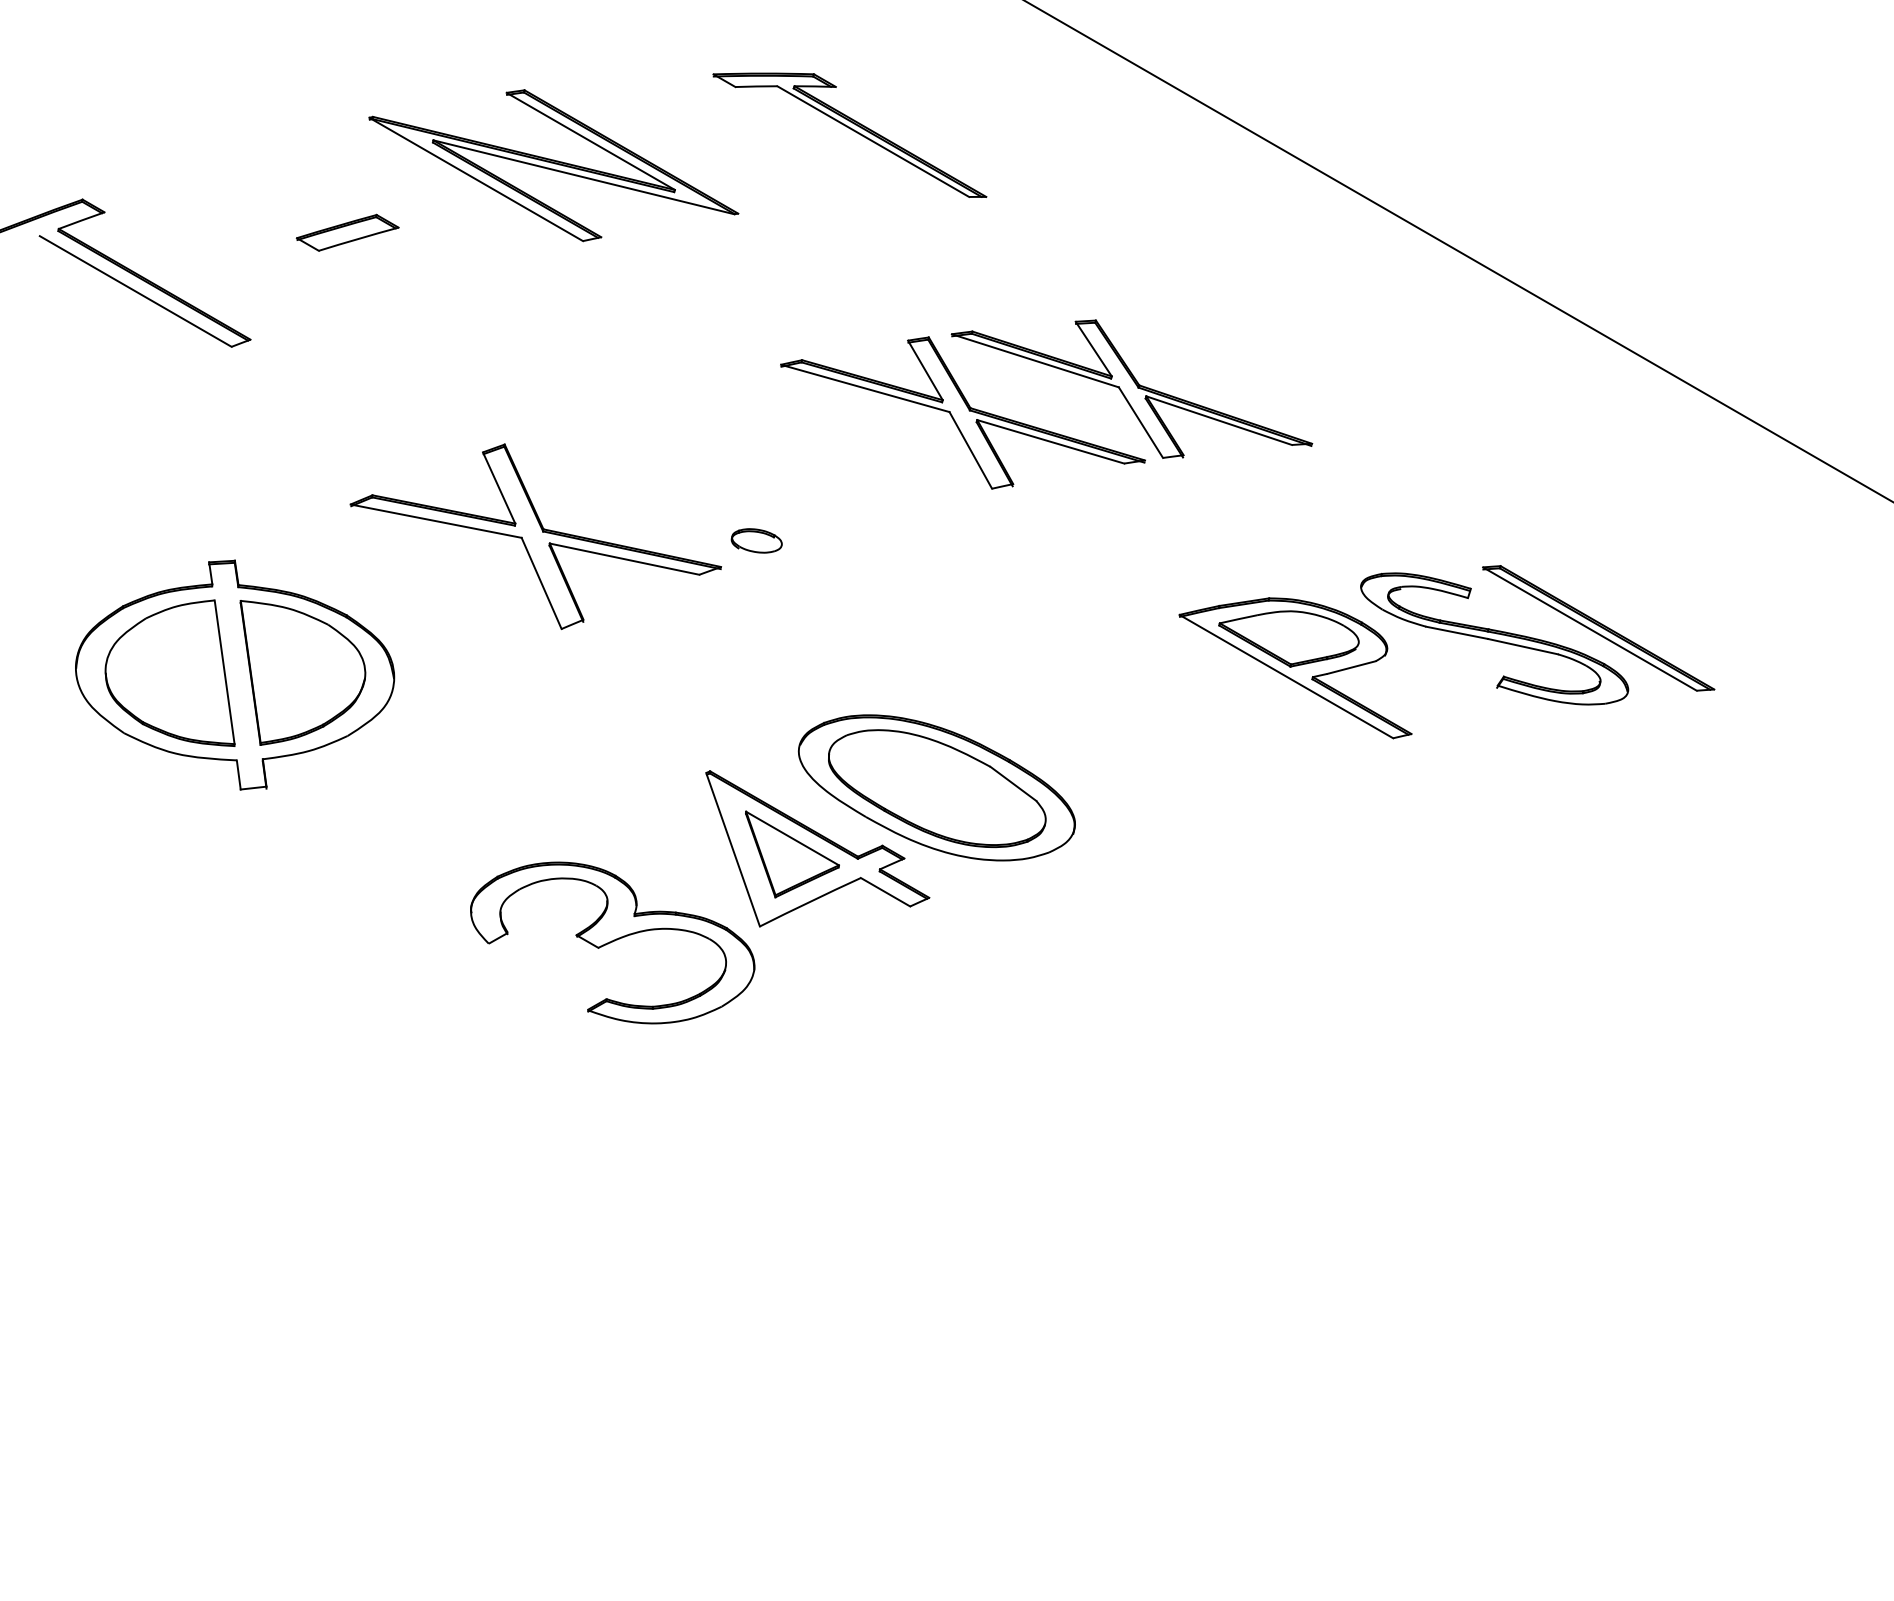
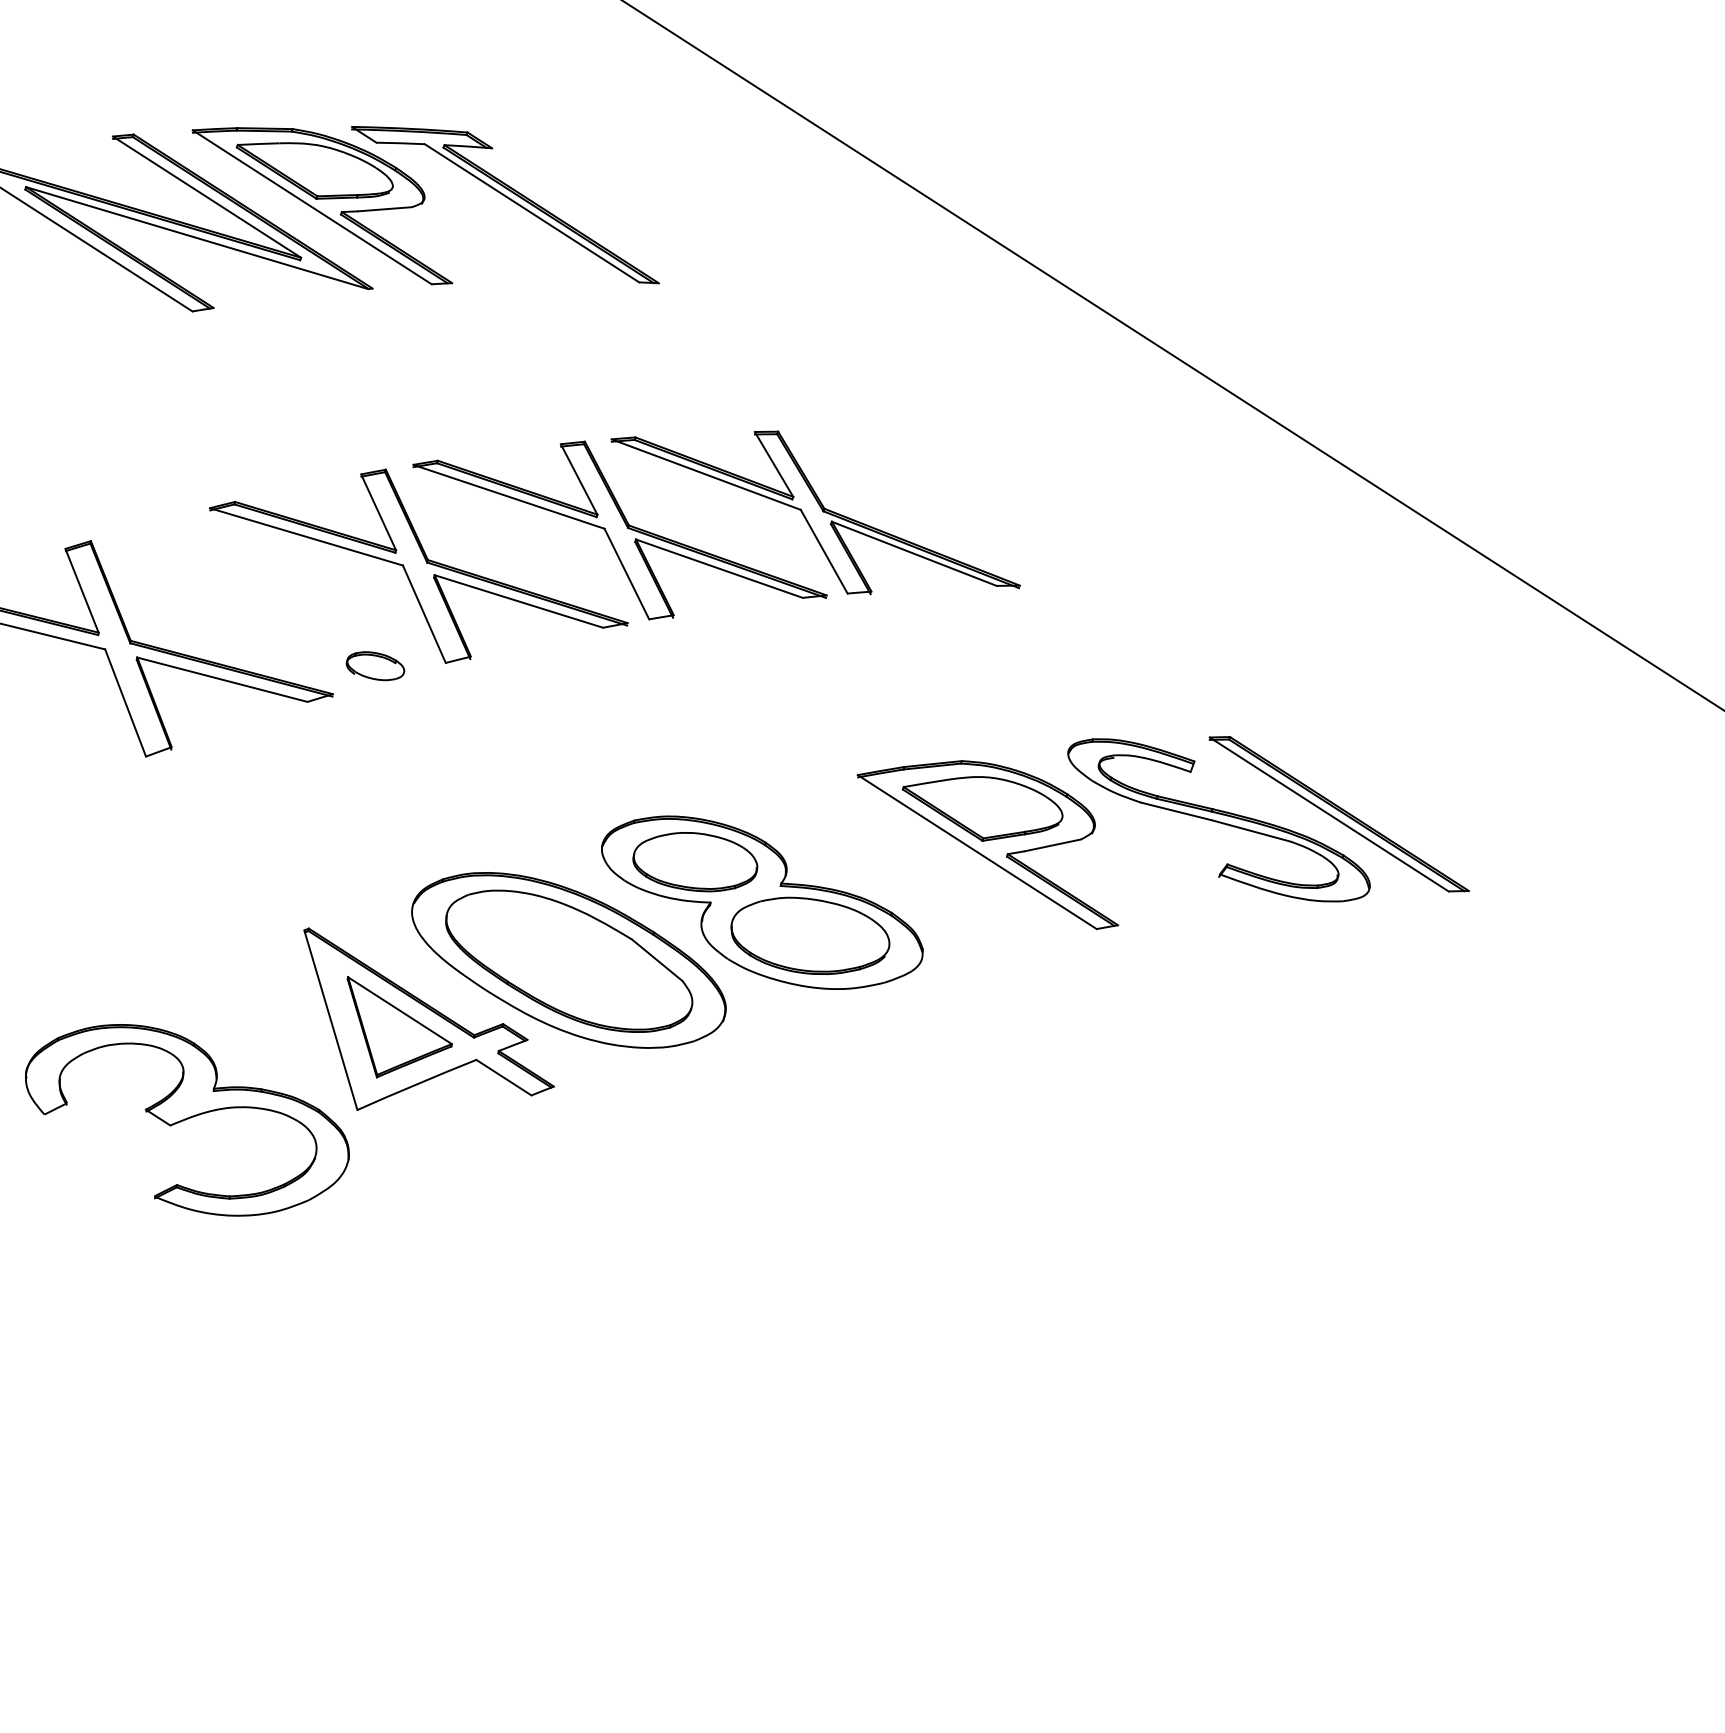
part: (691, 142) -> (322, 204), added
part: (789, 452) -> (418, 566), added
part: (1101, 729) -> (761, 902), added

